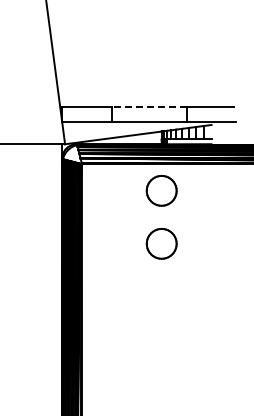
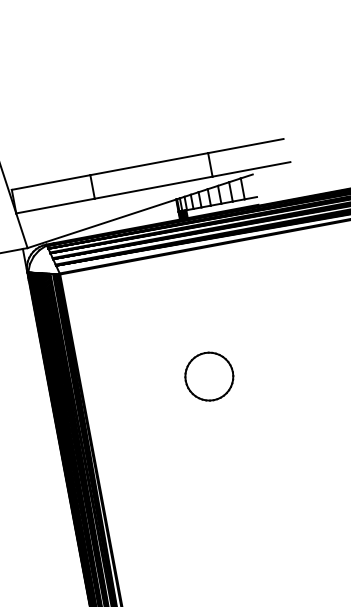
line: (148, 106) -> (147, 163), dashed -> solid
part: (161, 190) -> (193, 292), removed

